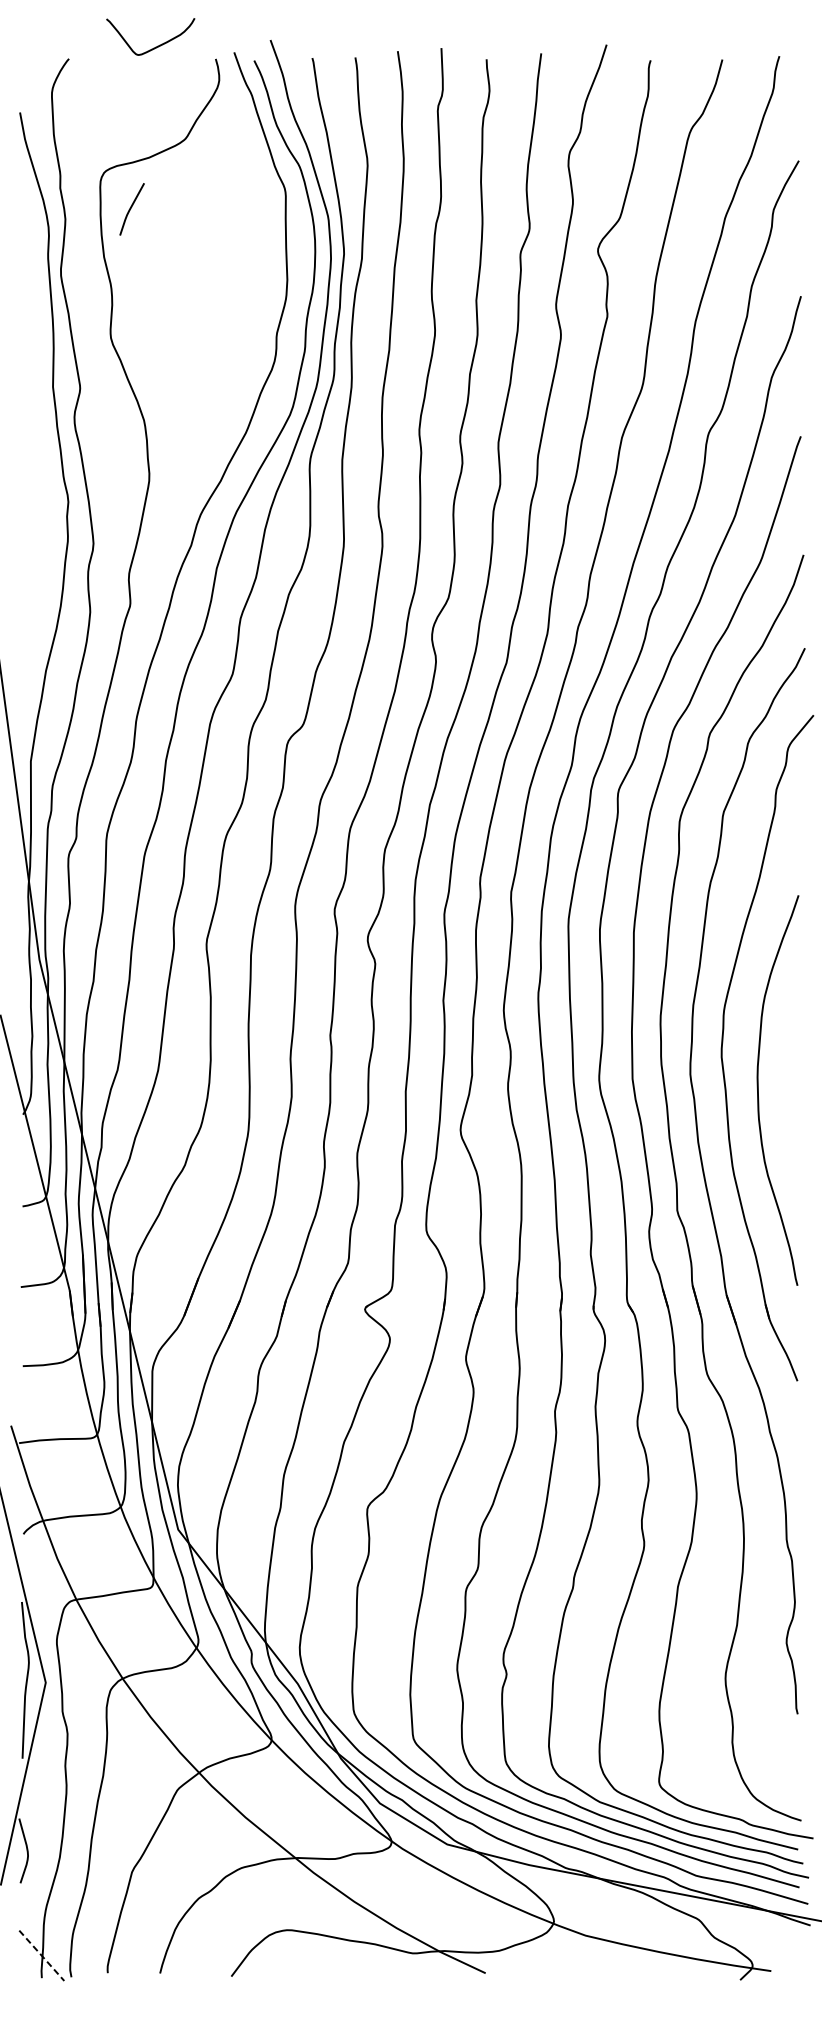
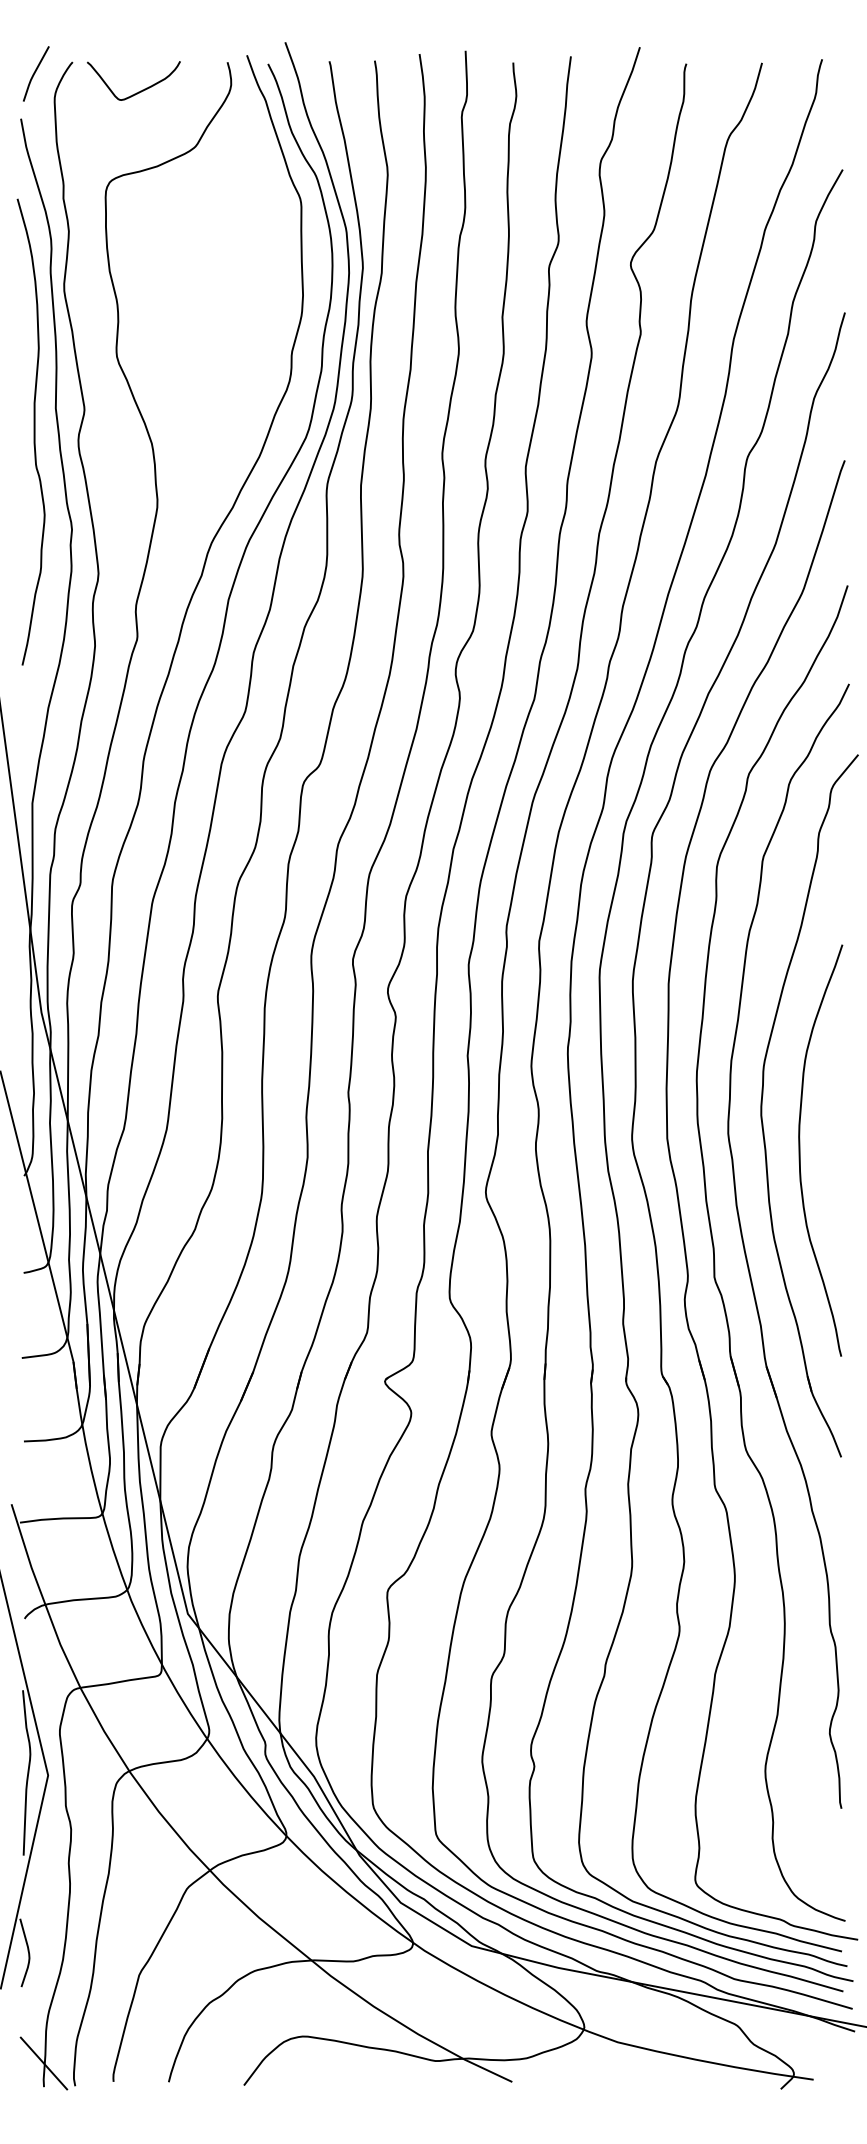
curve: (155, 46) -> (138, 91), moved
line: (131, 208) -> (35, 73), moved
curve: (31, 408) -> (33, 431), added
line: (41, 1955) -> (43, 2063), dashed -> solid

